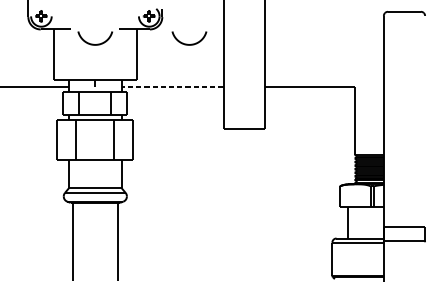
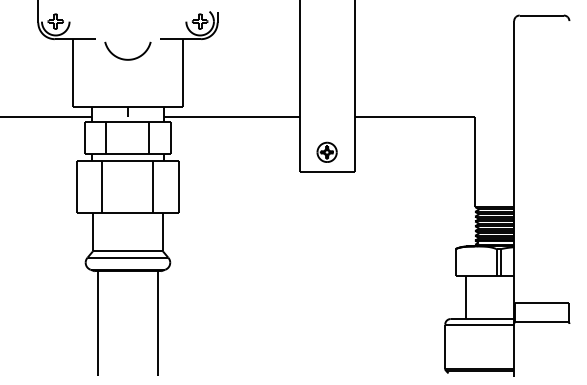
curve: (188, 43) -> (252, 58), removed
line: (172, 87) -> (231, 116), dashed -> solid
part: (243, 113) -> (326, 151), added

